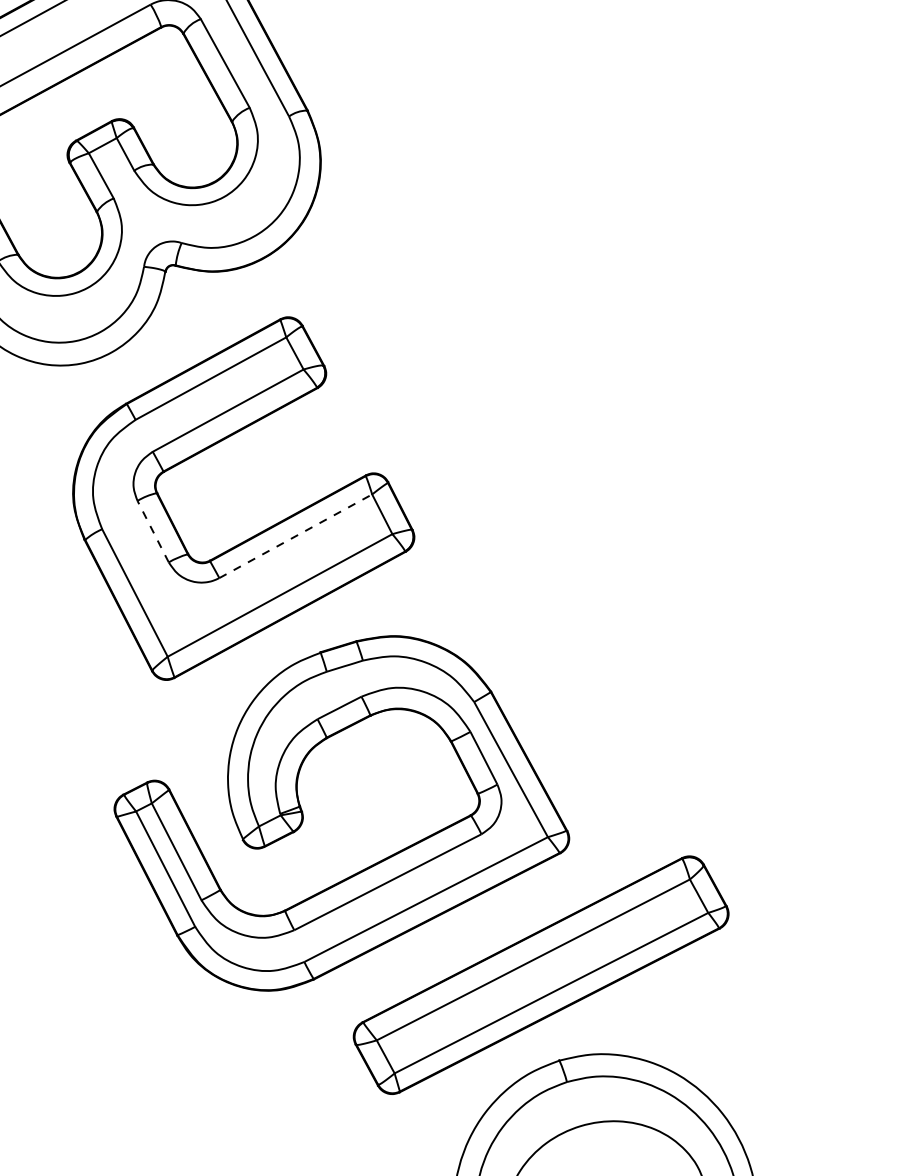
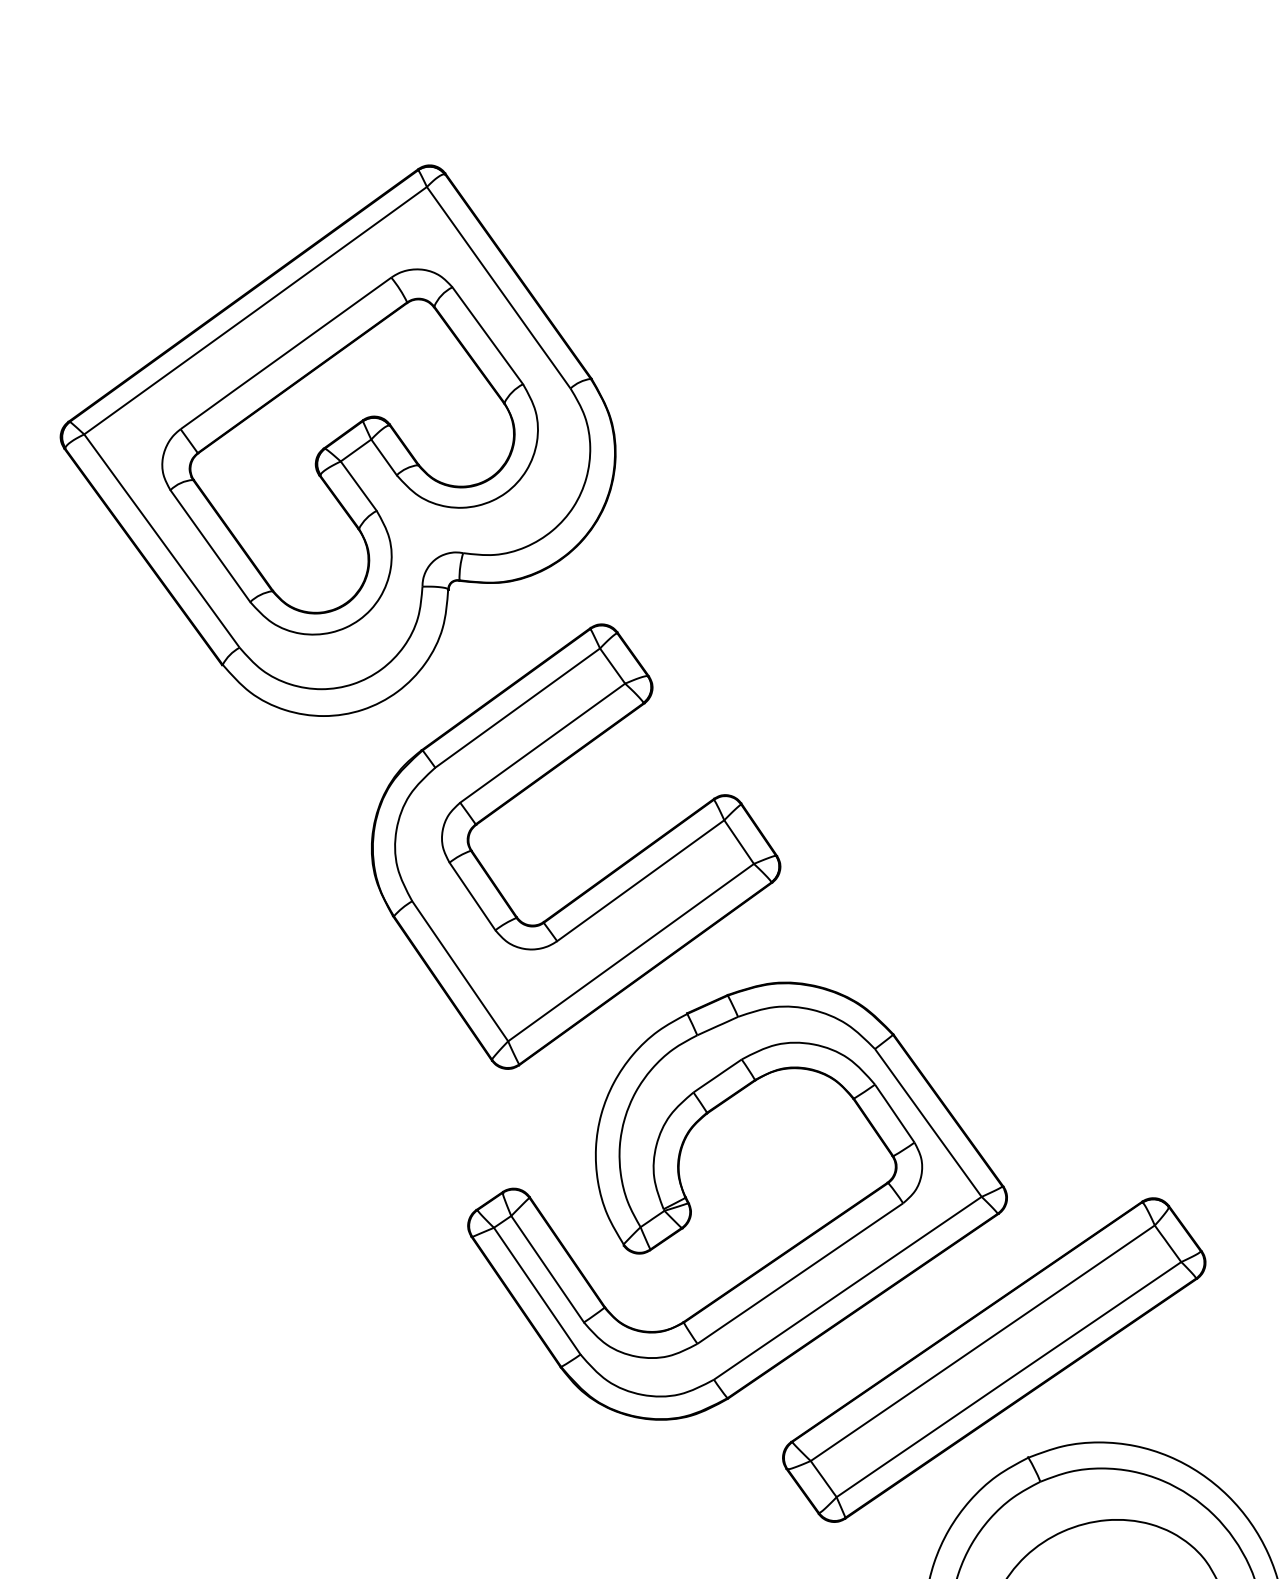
line: (153, 531) -> (472, 896), dashed -> solid
line: (296, 536) -> (641, 880), dashed -> solid

